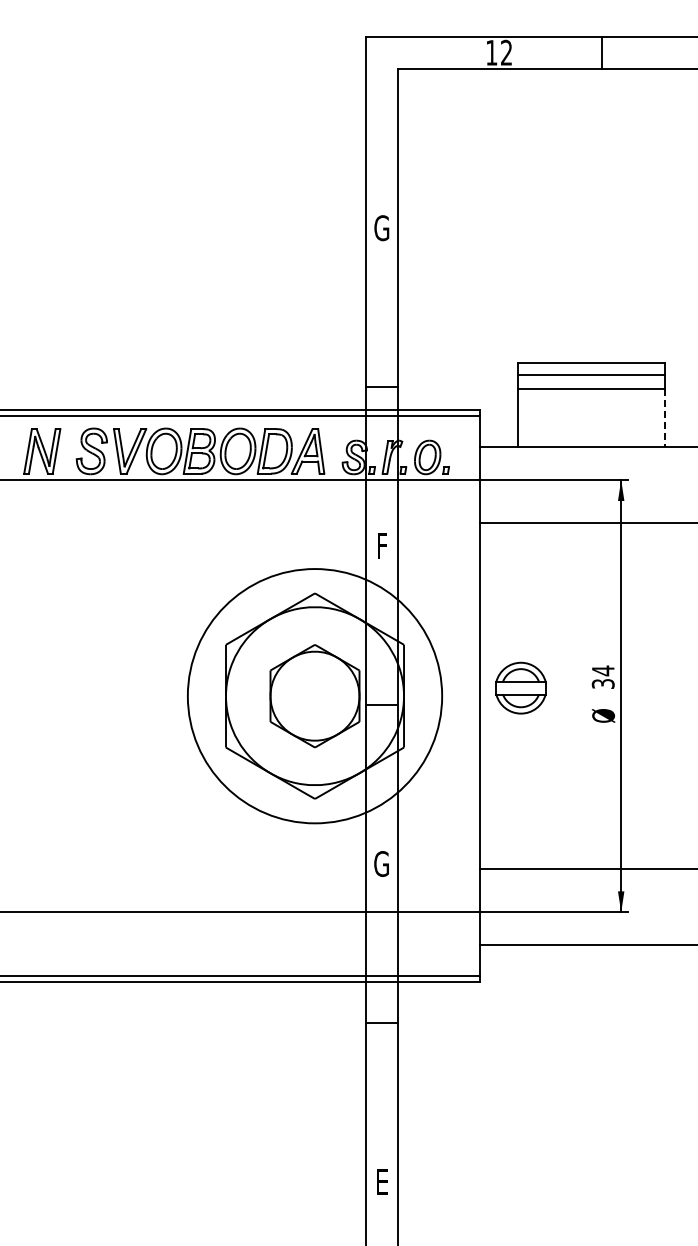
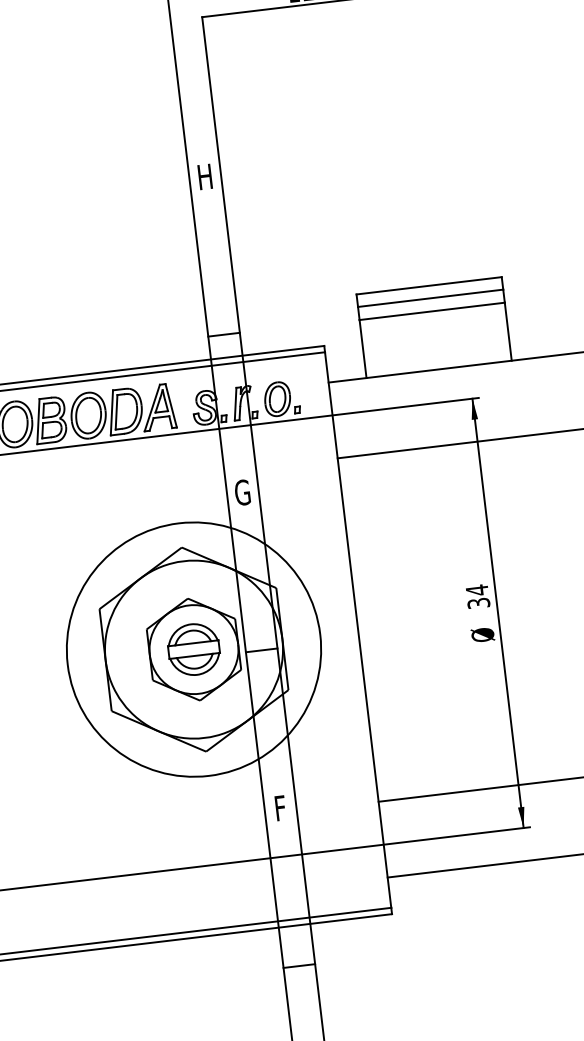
text: (381, 228) -> (204, 177), G -> H
line: (664, 418) -> (508, 332), dashed -> solid
text: (381, 546) -> (242, 493), F -> G
part: (520, 687) -> (193, 648), moved
text: (381, 864) -> (279, 808), G -> F

